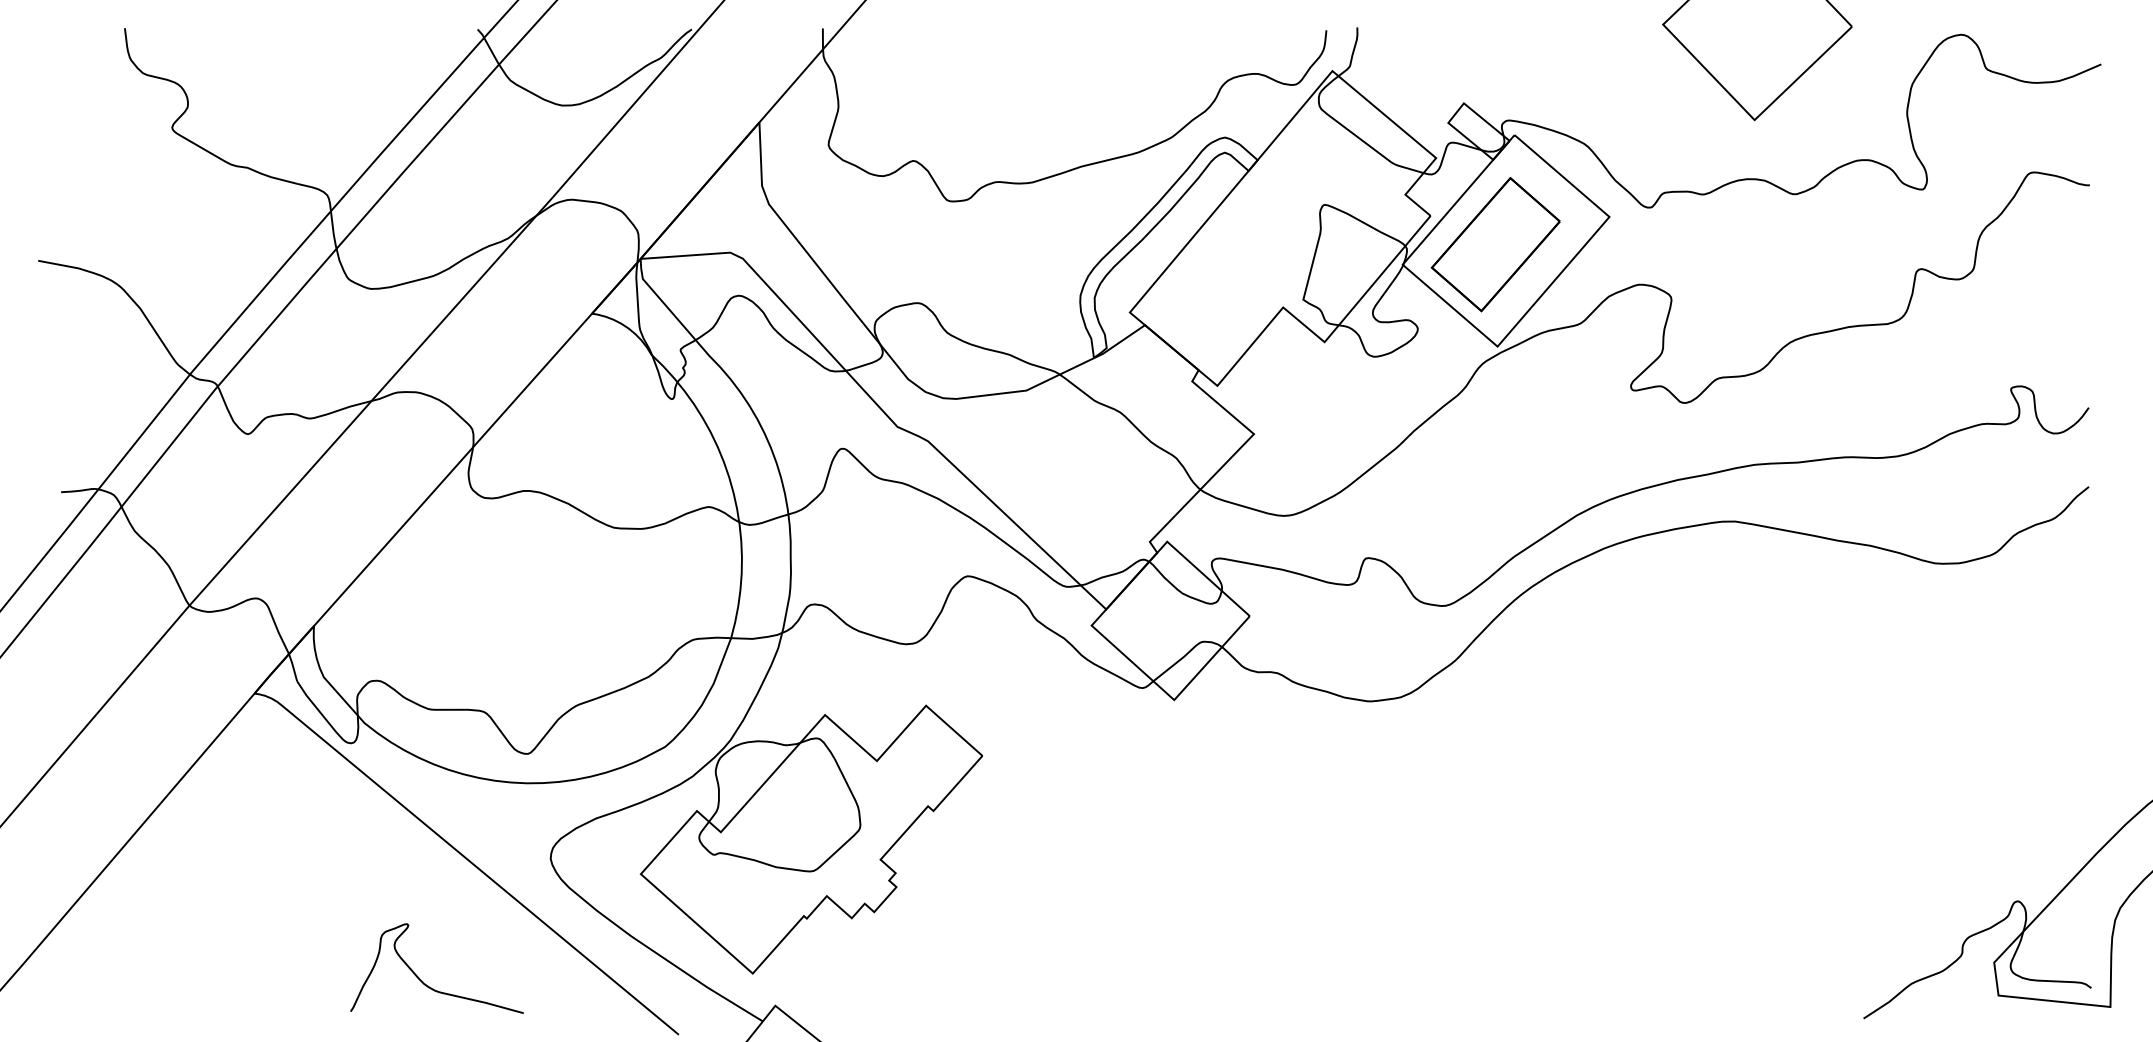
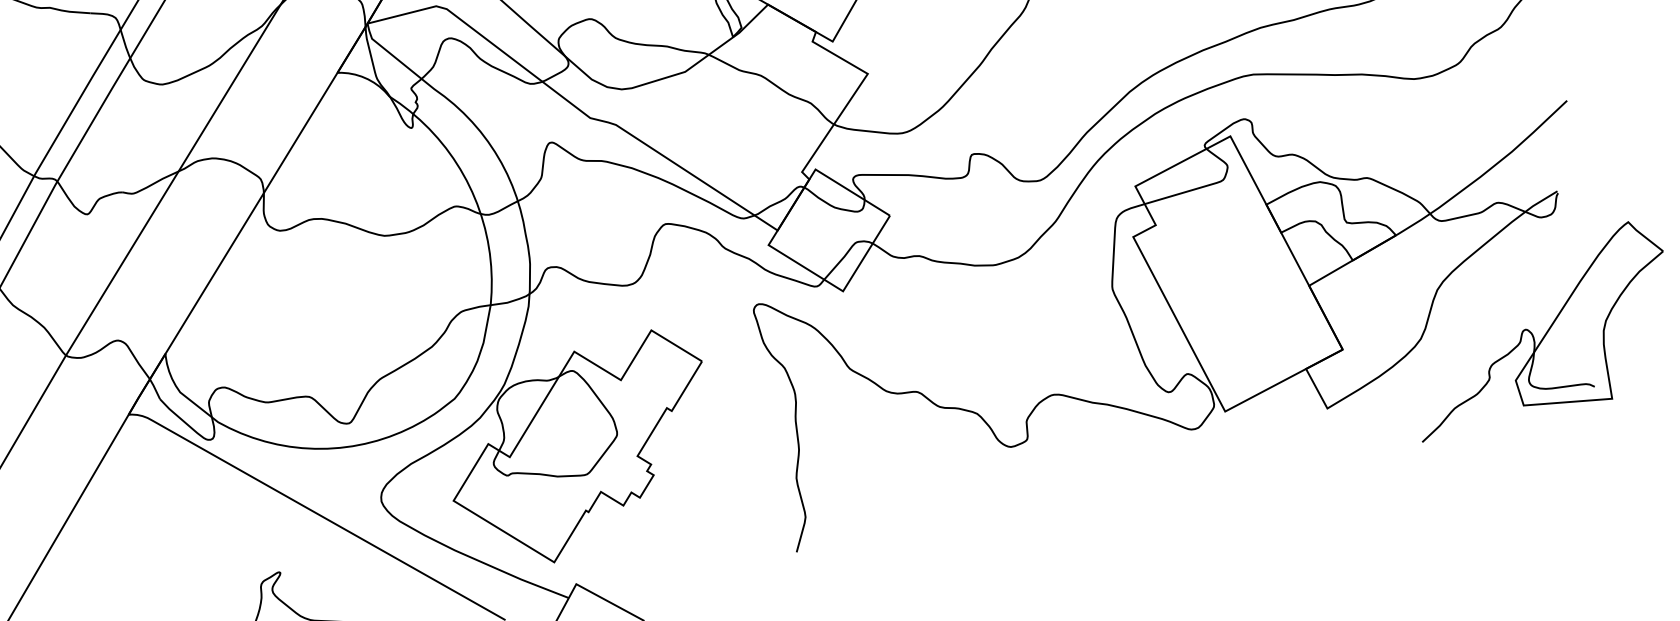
part: (1589, 794) -> (1178, 306), added

